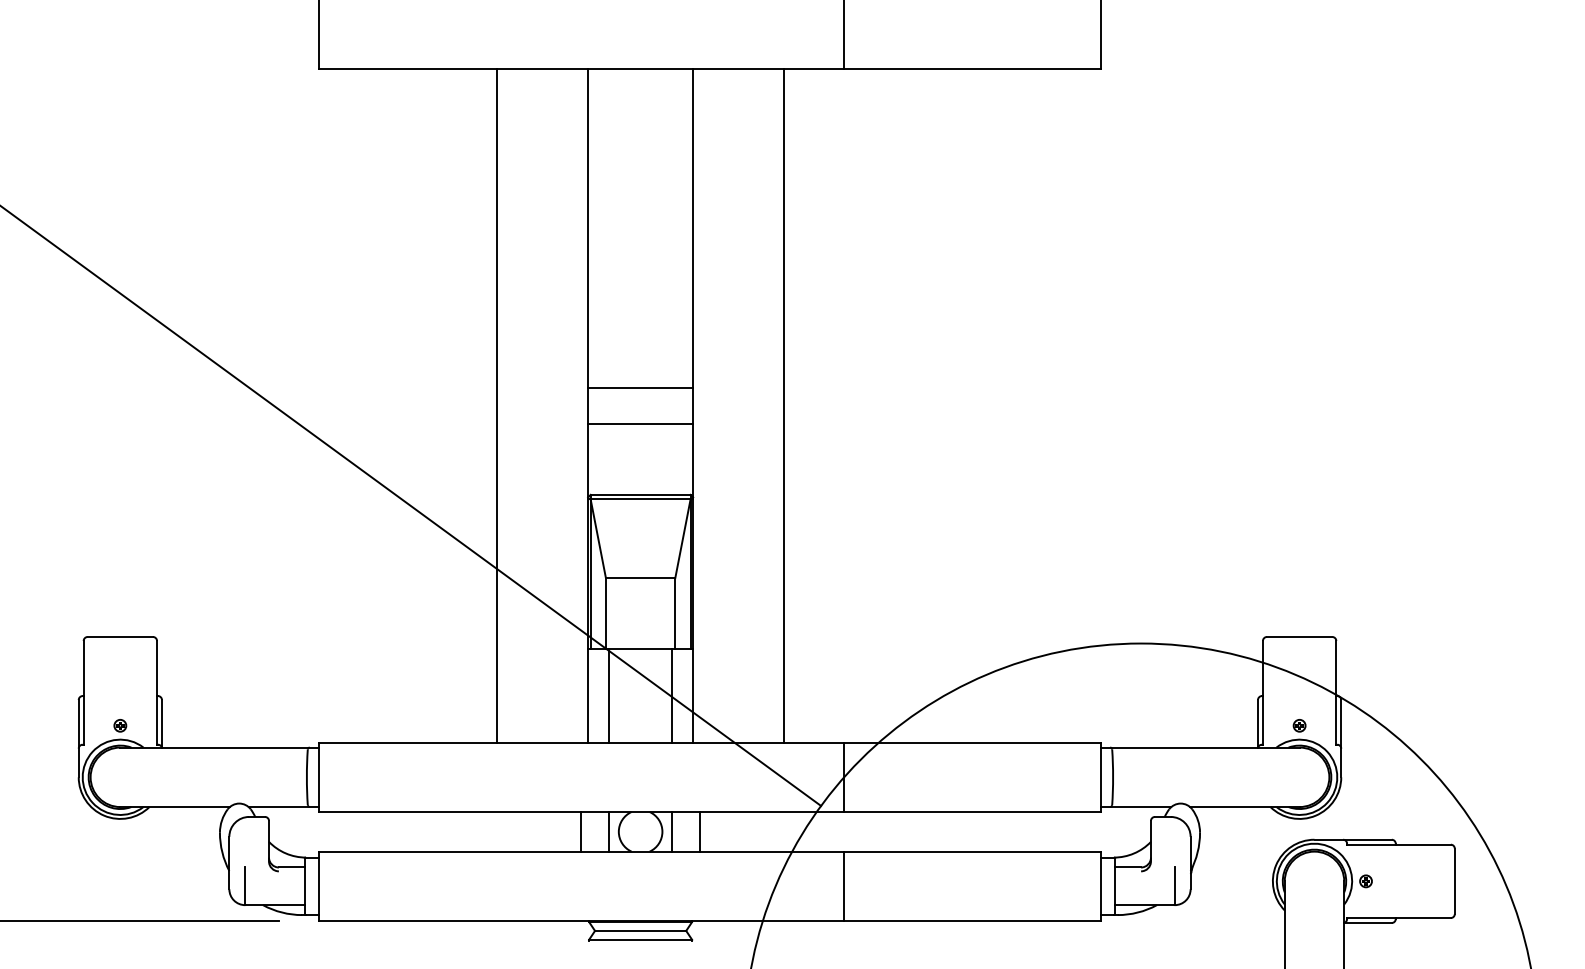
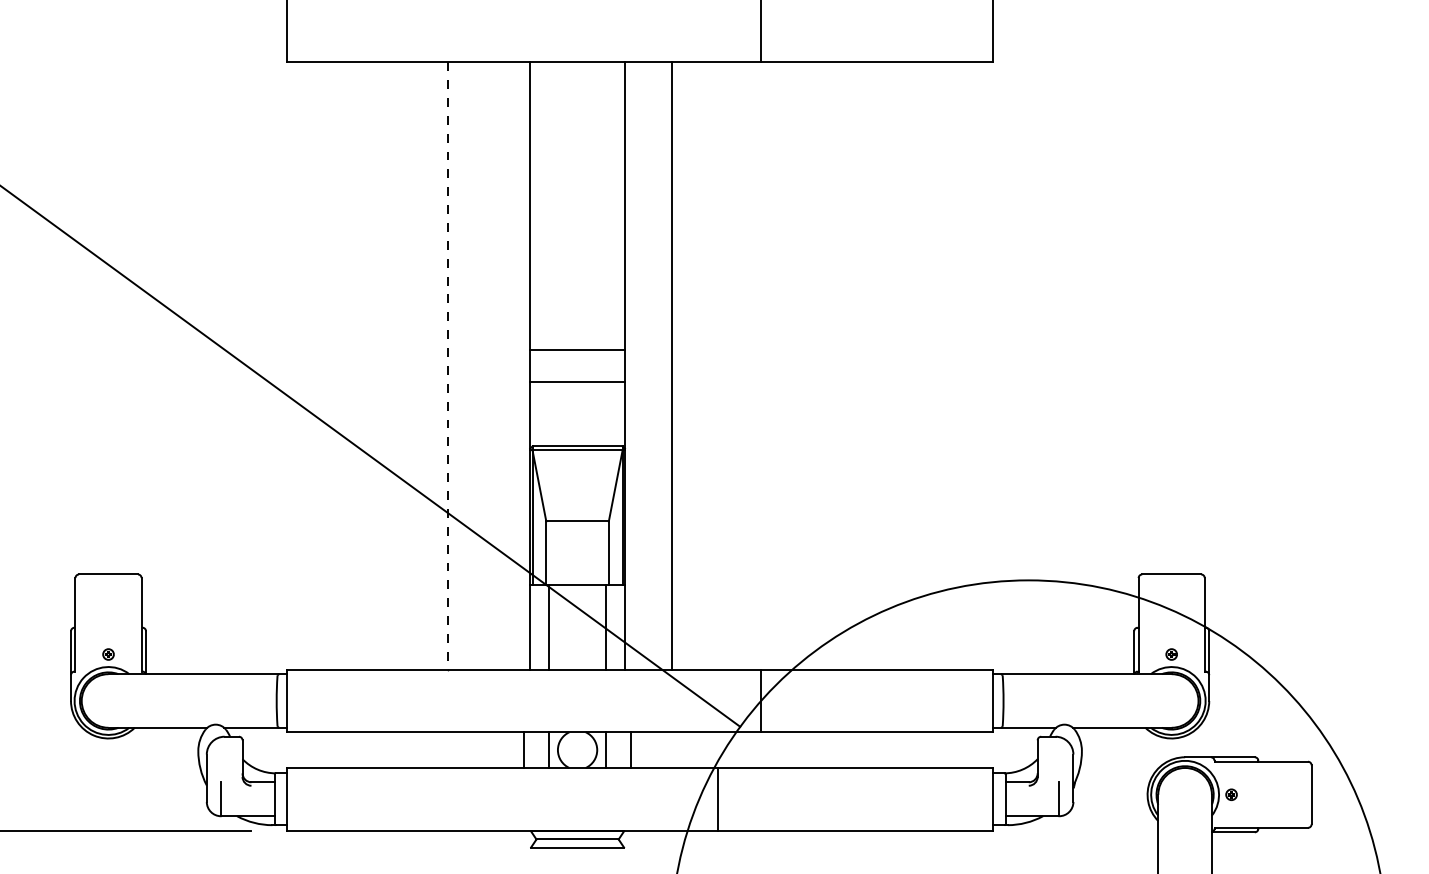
line: (497, 405) -> (448, 365), solid -> dashed
line: (784, 405) -> (672, 365), moved
line: (843, 885) -> (717, 798), moved

